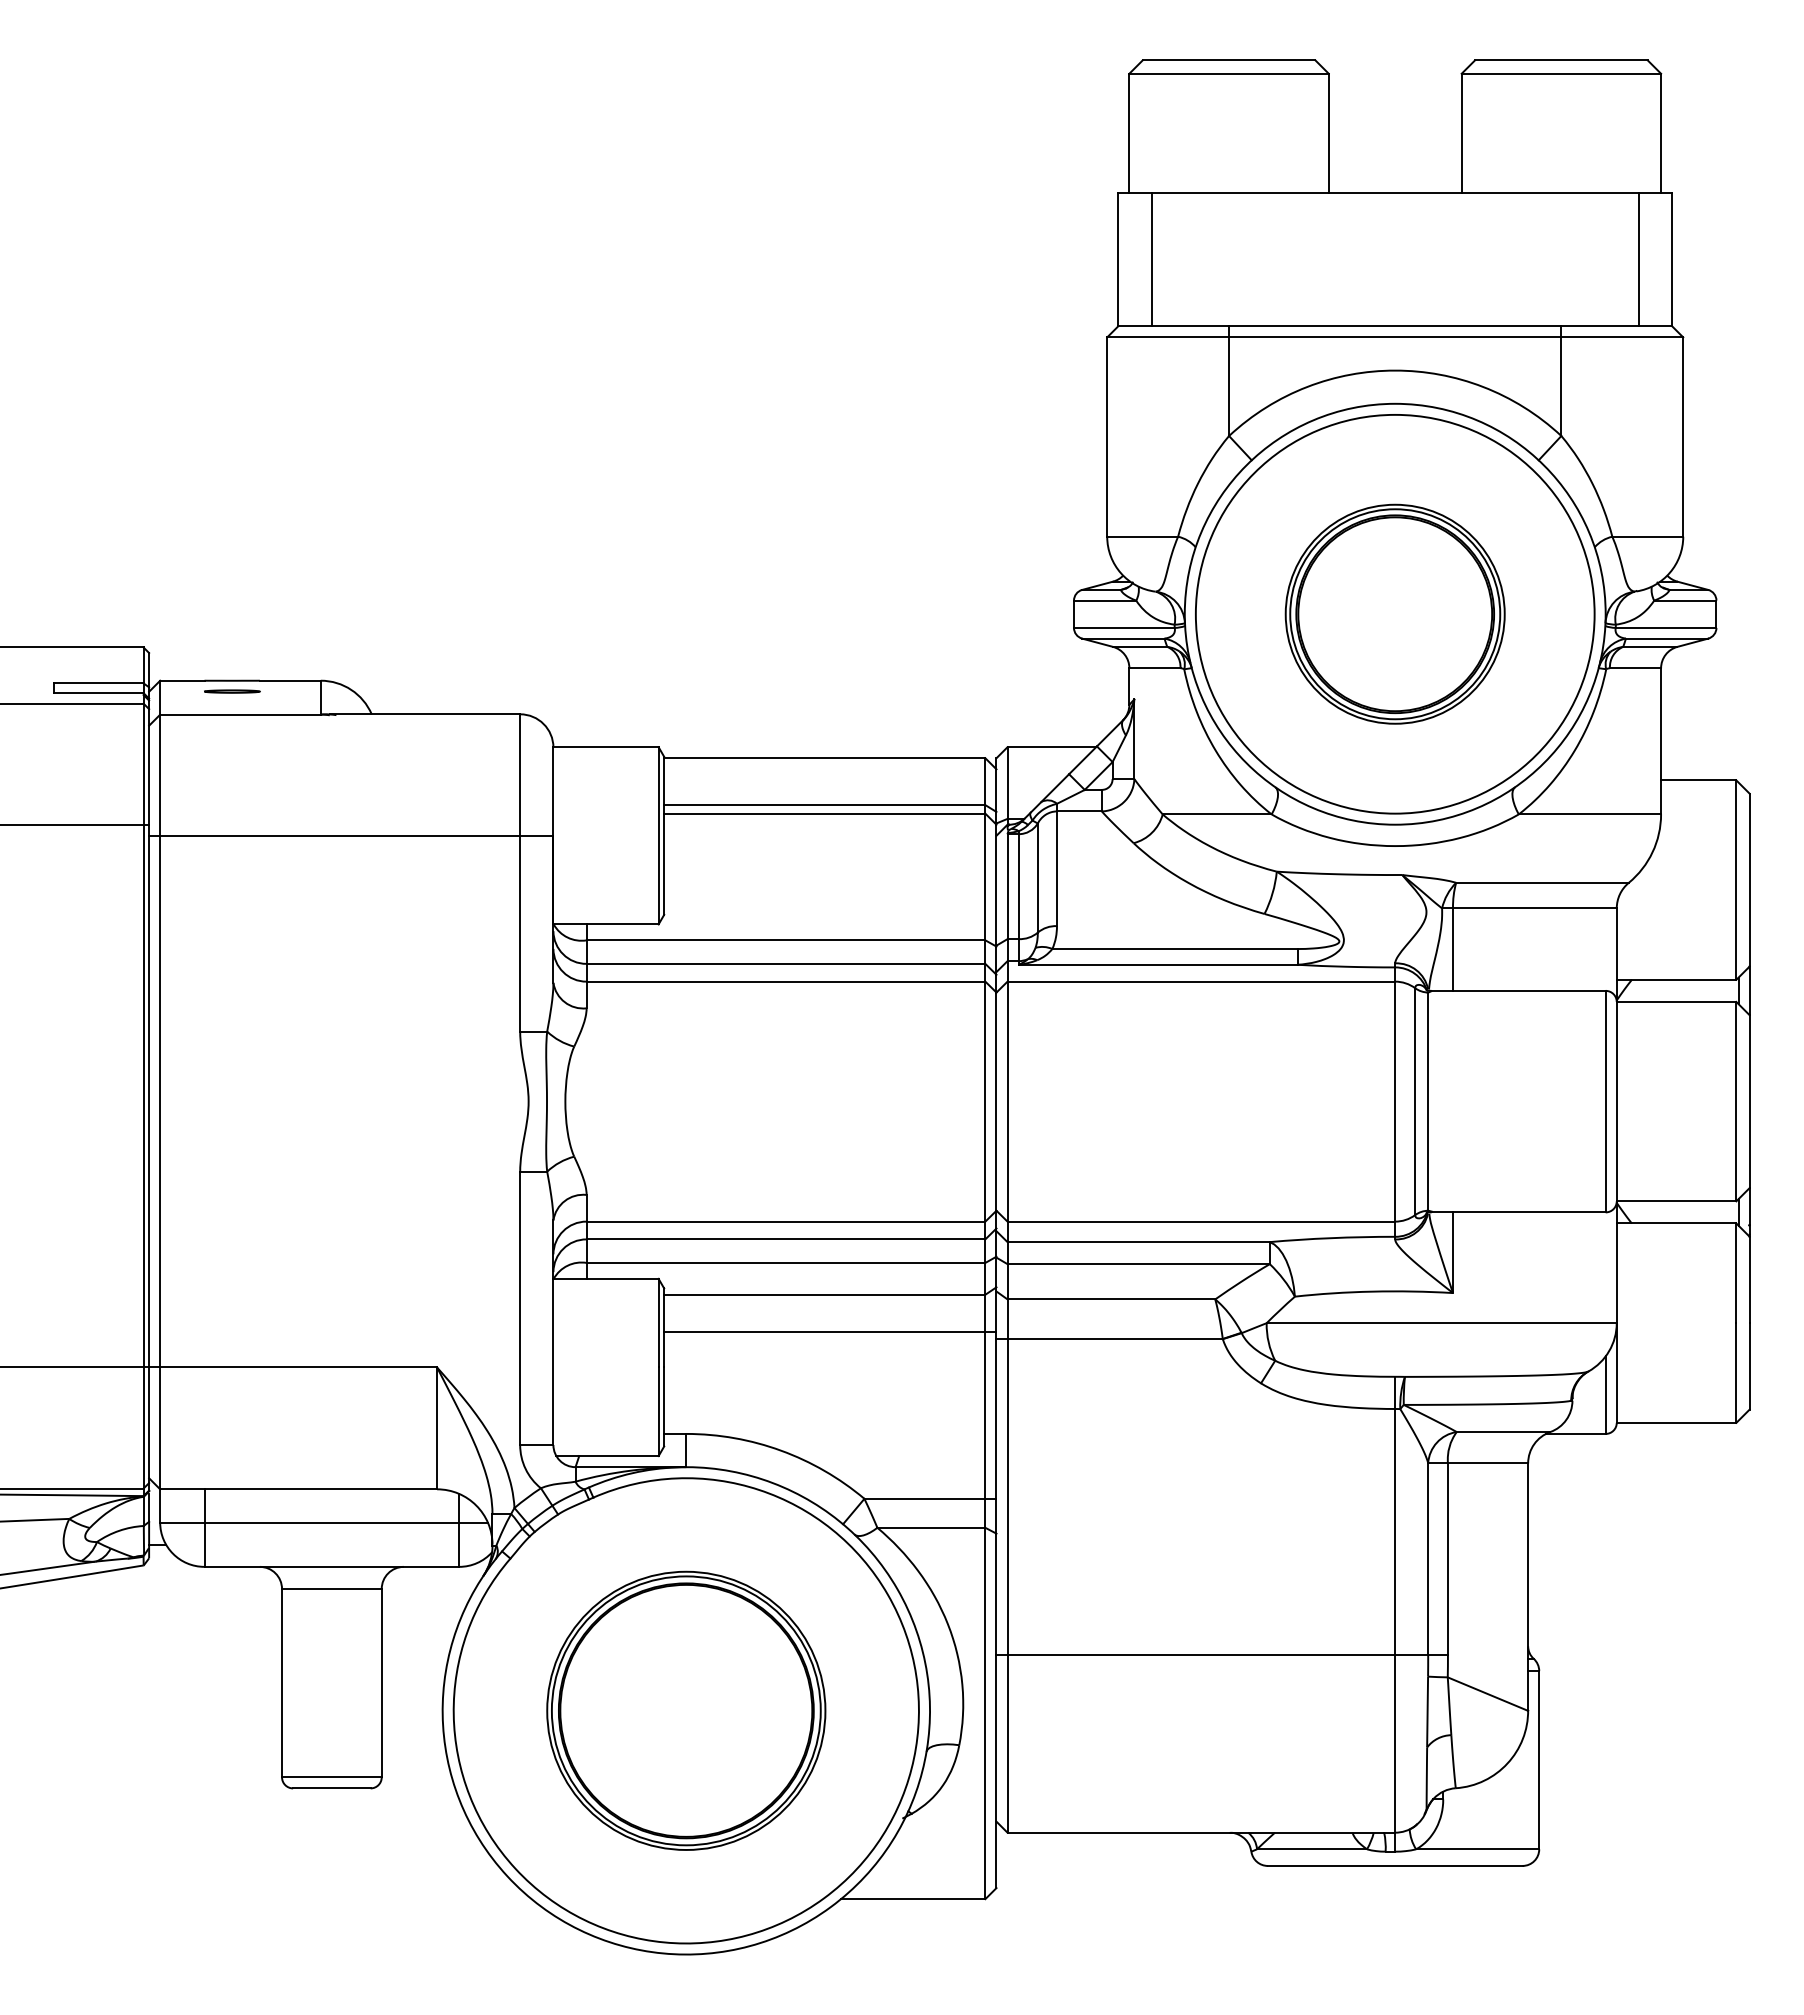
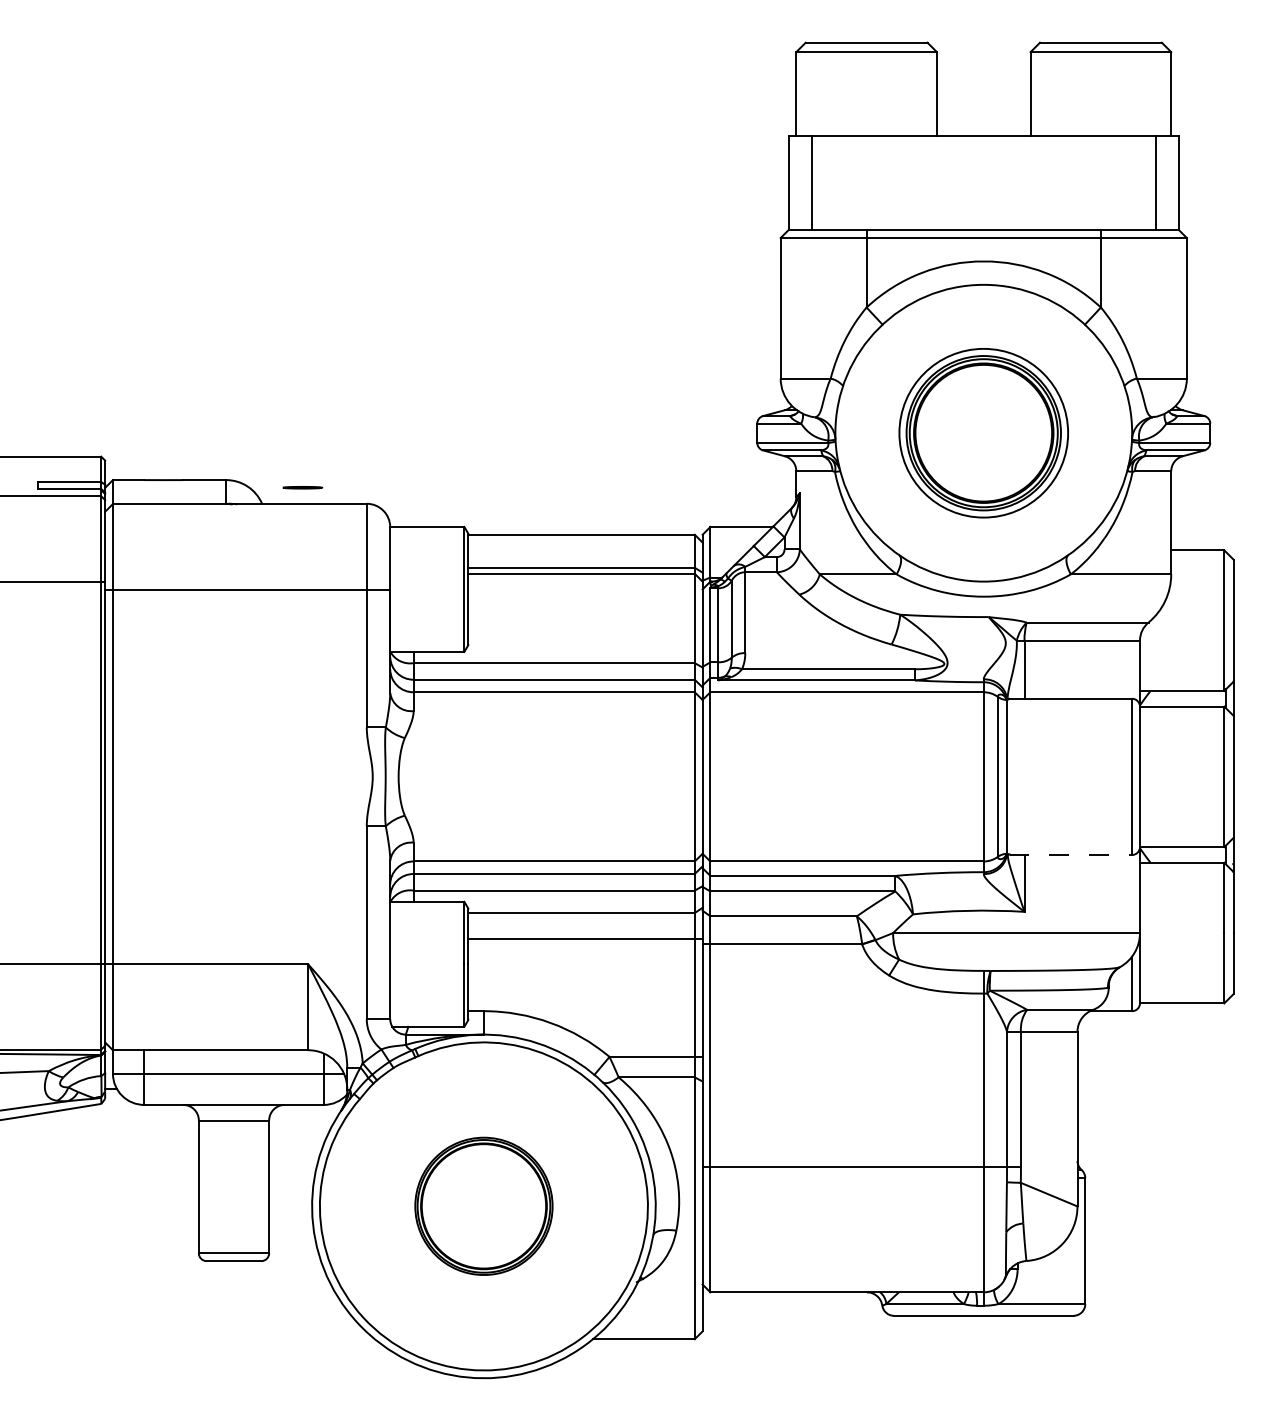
circle: (1394, 613) -> (983, 432), size x0.6
line: (232, 691) -> (302, 487), moved
line: (1518, 1212) -> (1070, 855), solid -> dashed
part: (686, 1710) -> (484, 1206), size x0.7

